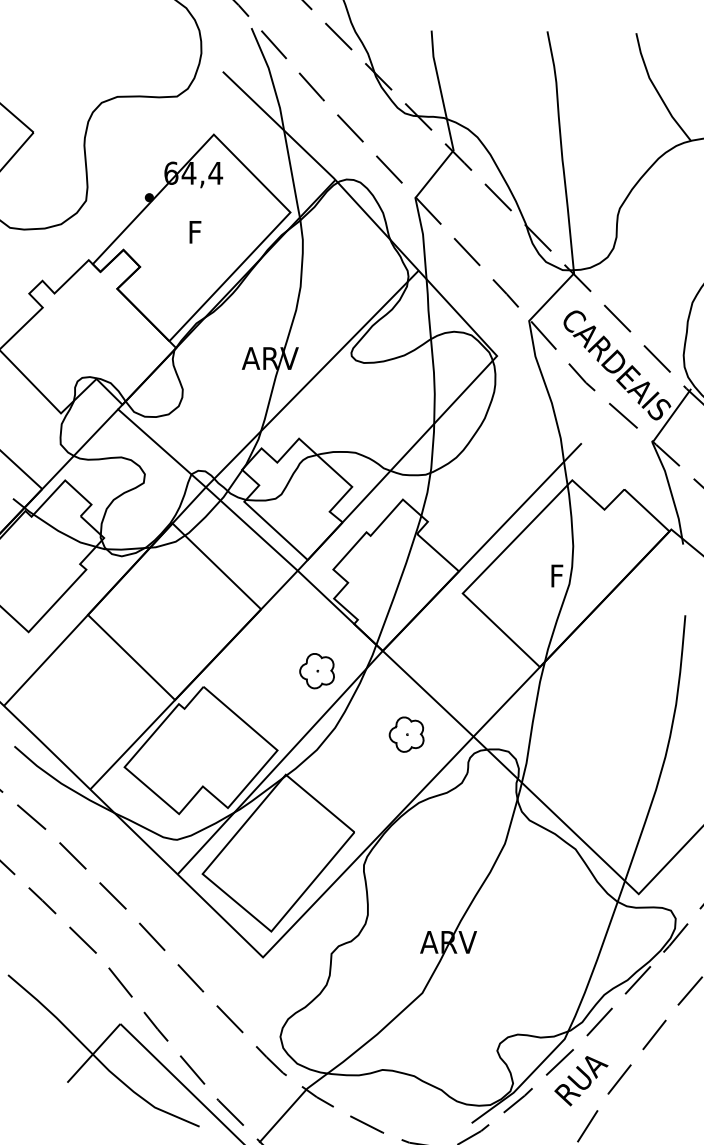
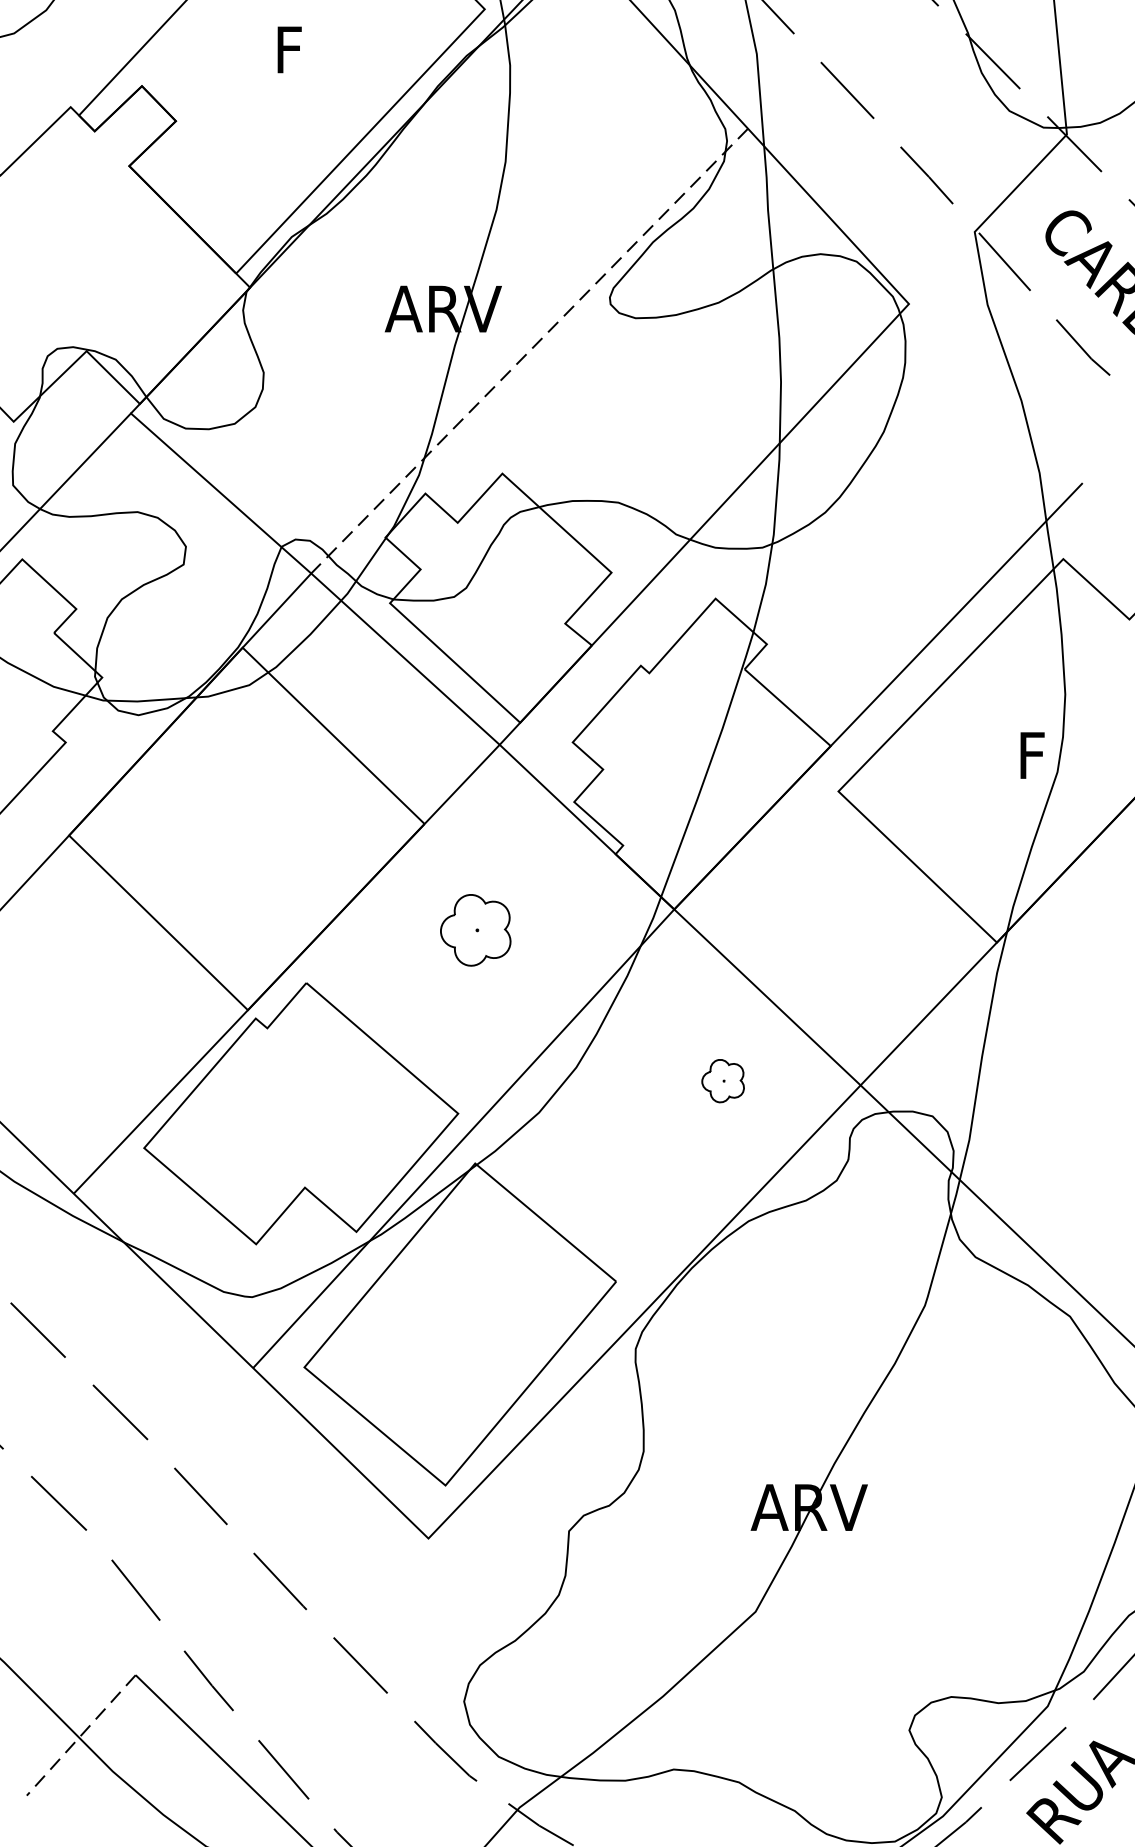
line: (312, 379) -> (529, 352), solid -> dashed
part: (316, 671) -> (474, 931), moved
part: (406, 734) -> (722, 1080), size x0.6
line: (93, 1053) -> (80, 1735), solid -> dashed

